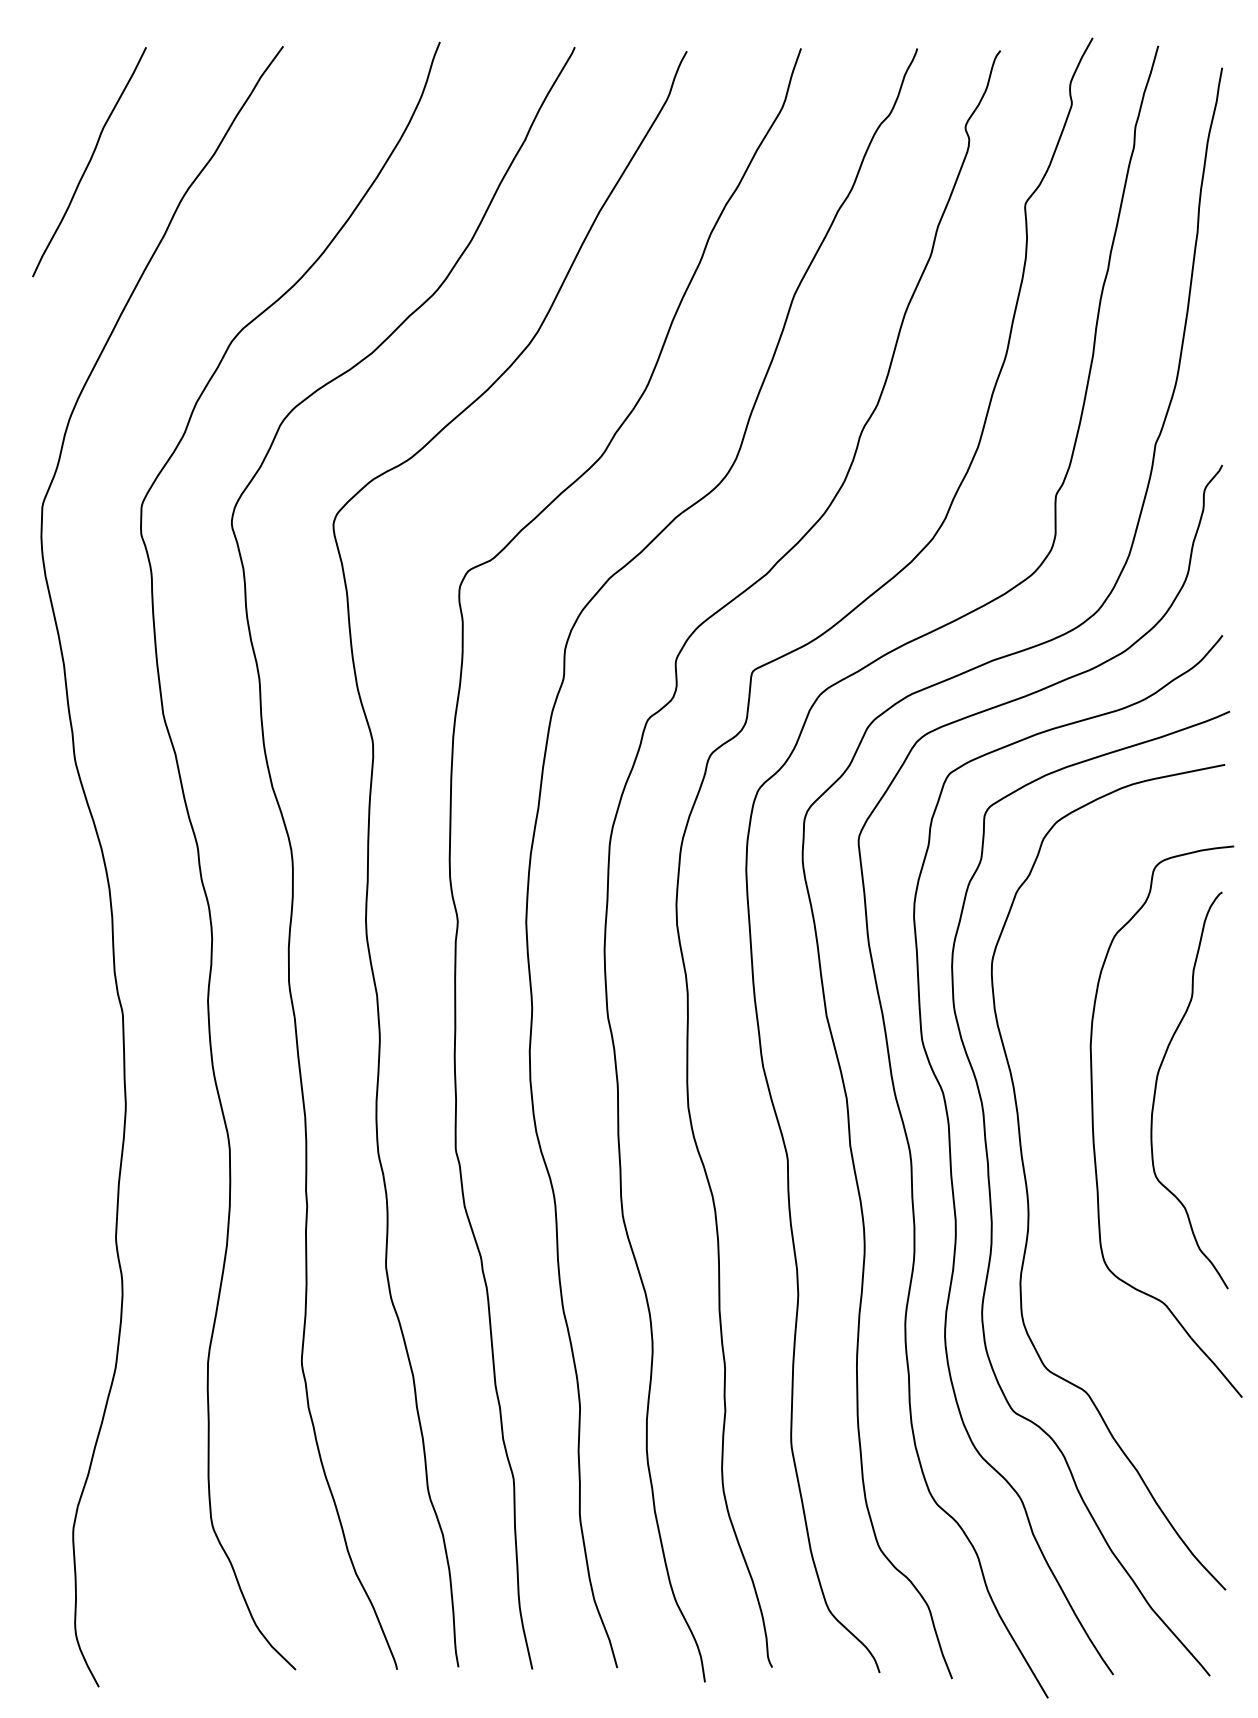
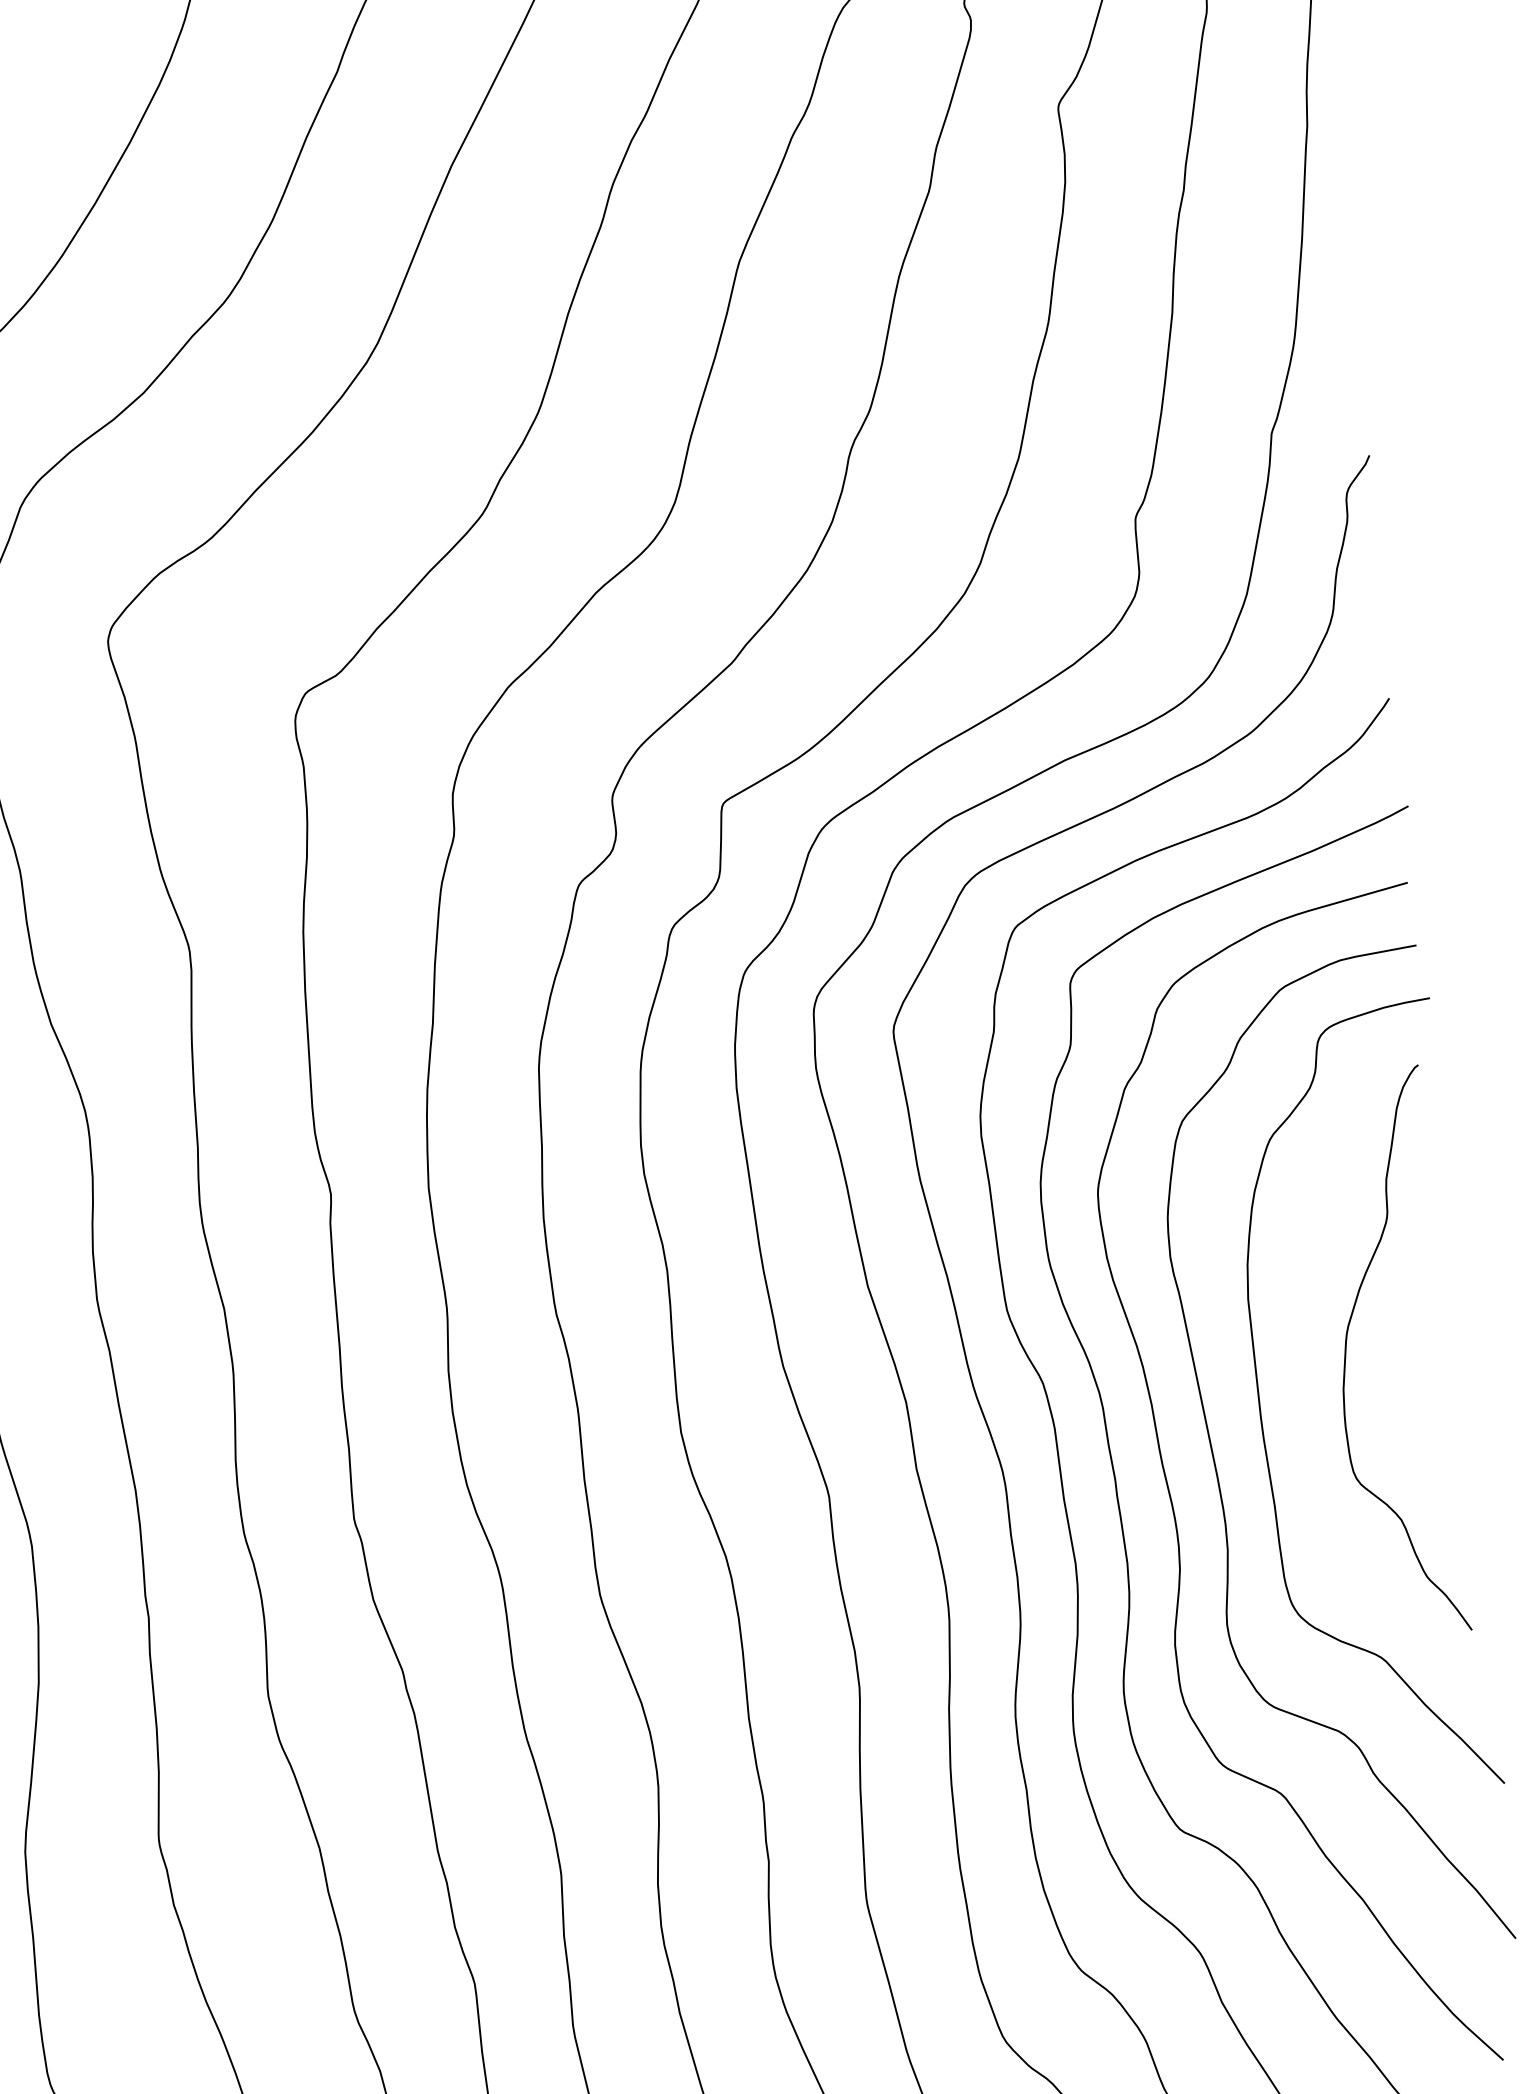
curve: (1060, 1166) -> (1218, 1474), added

